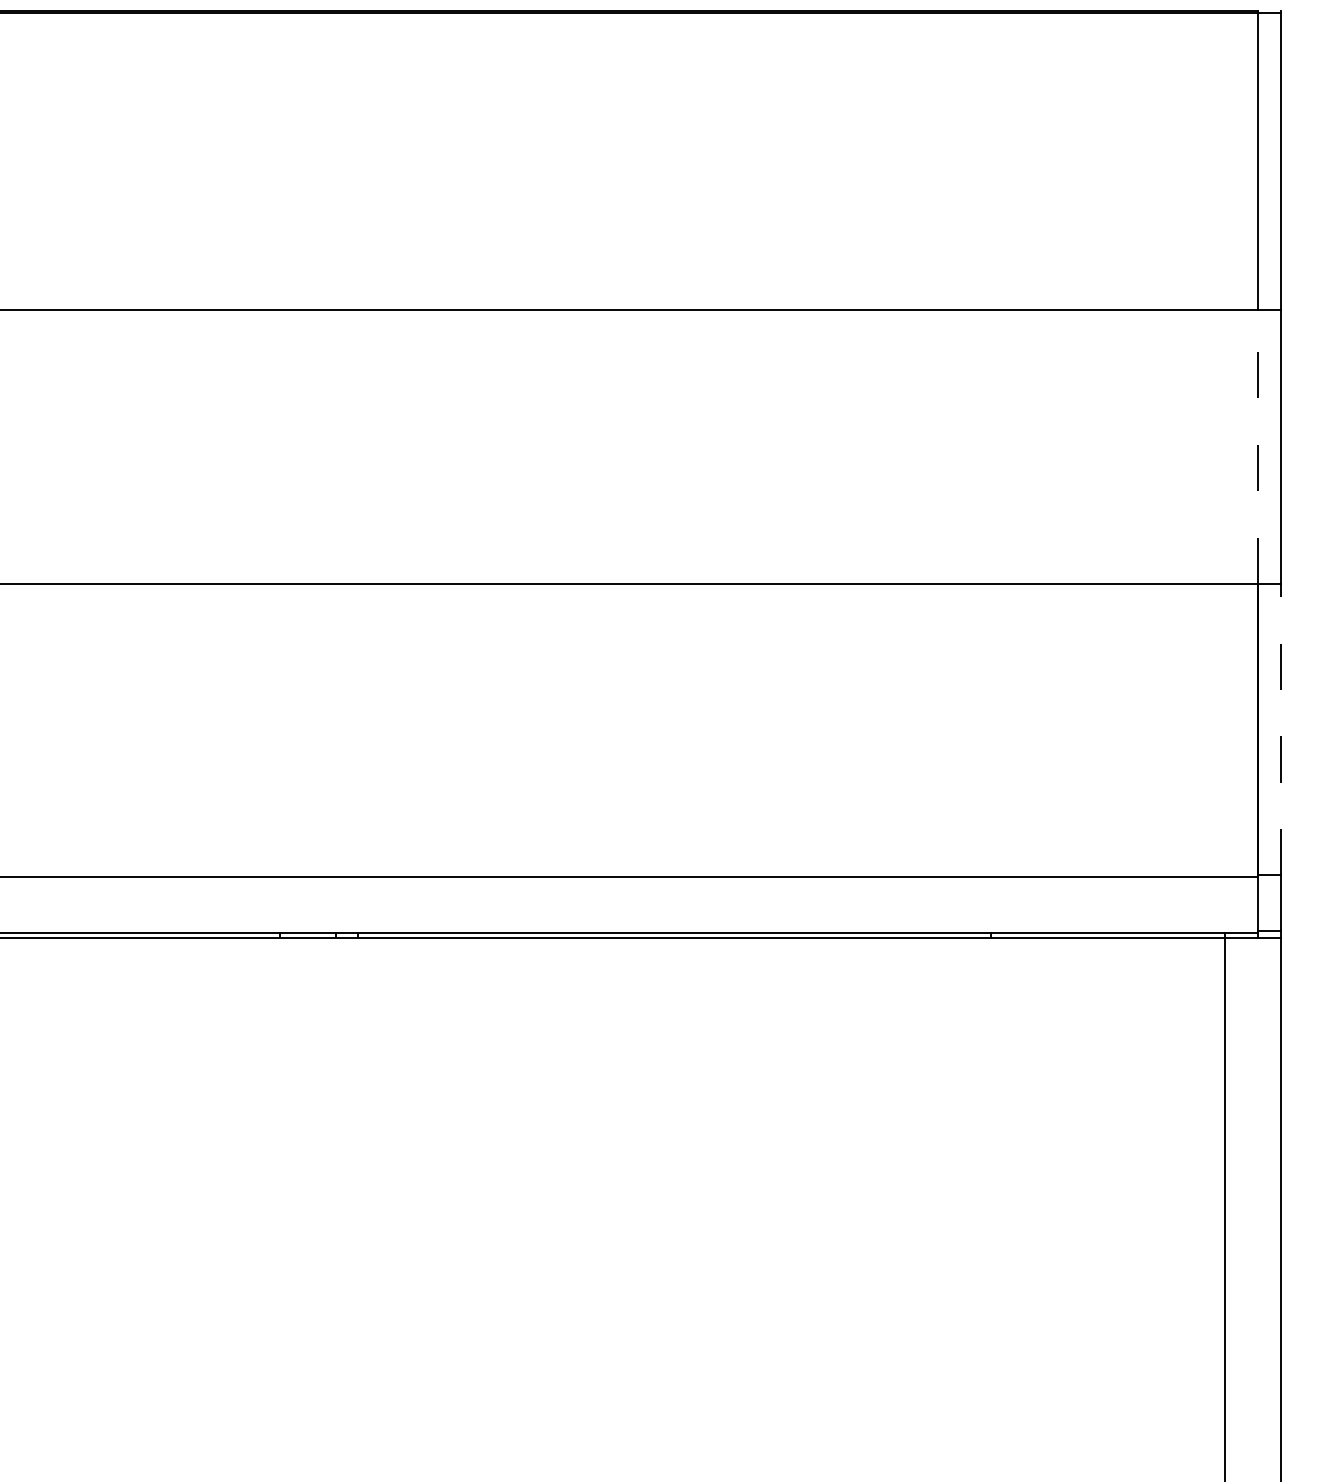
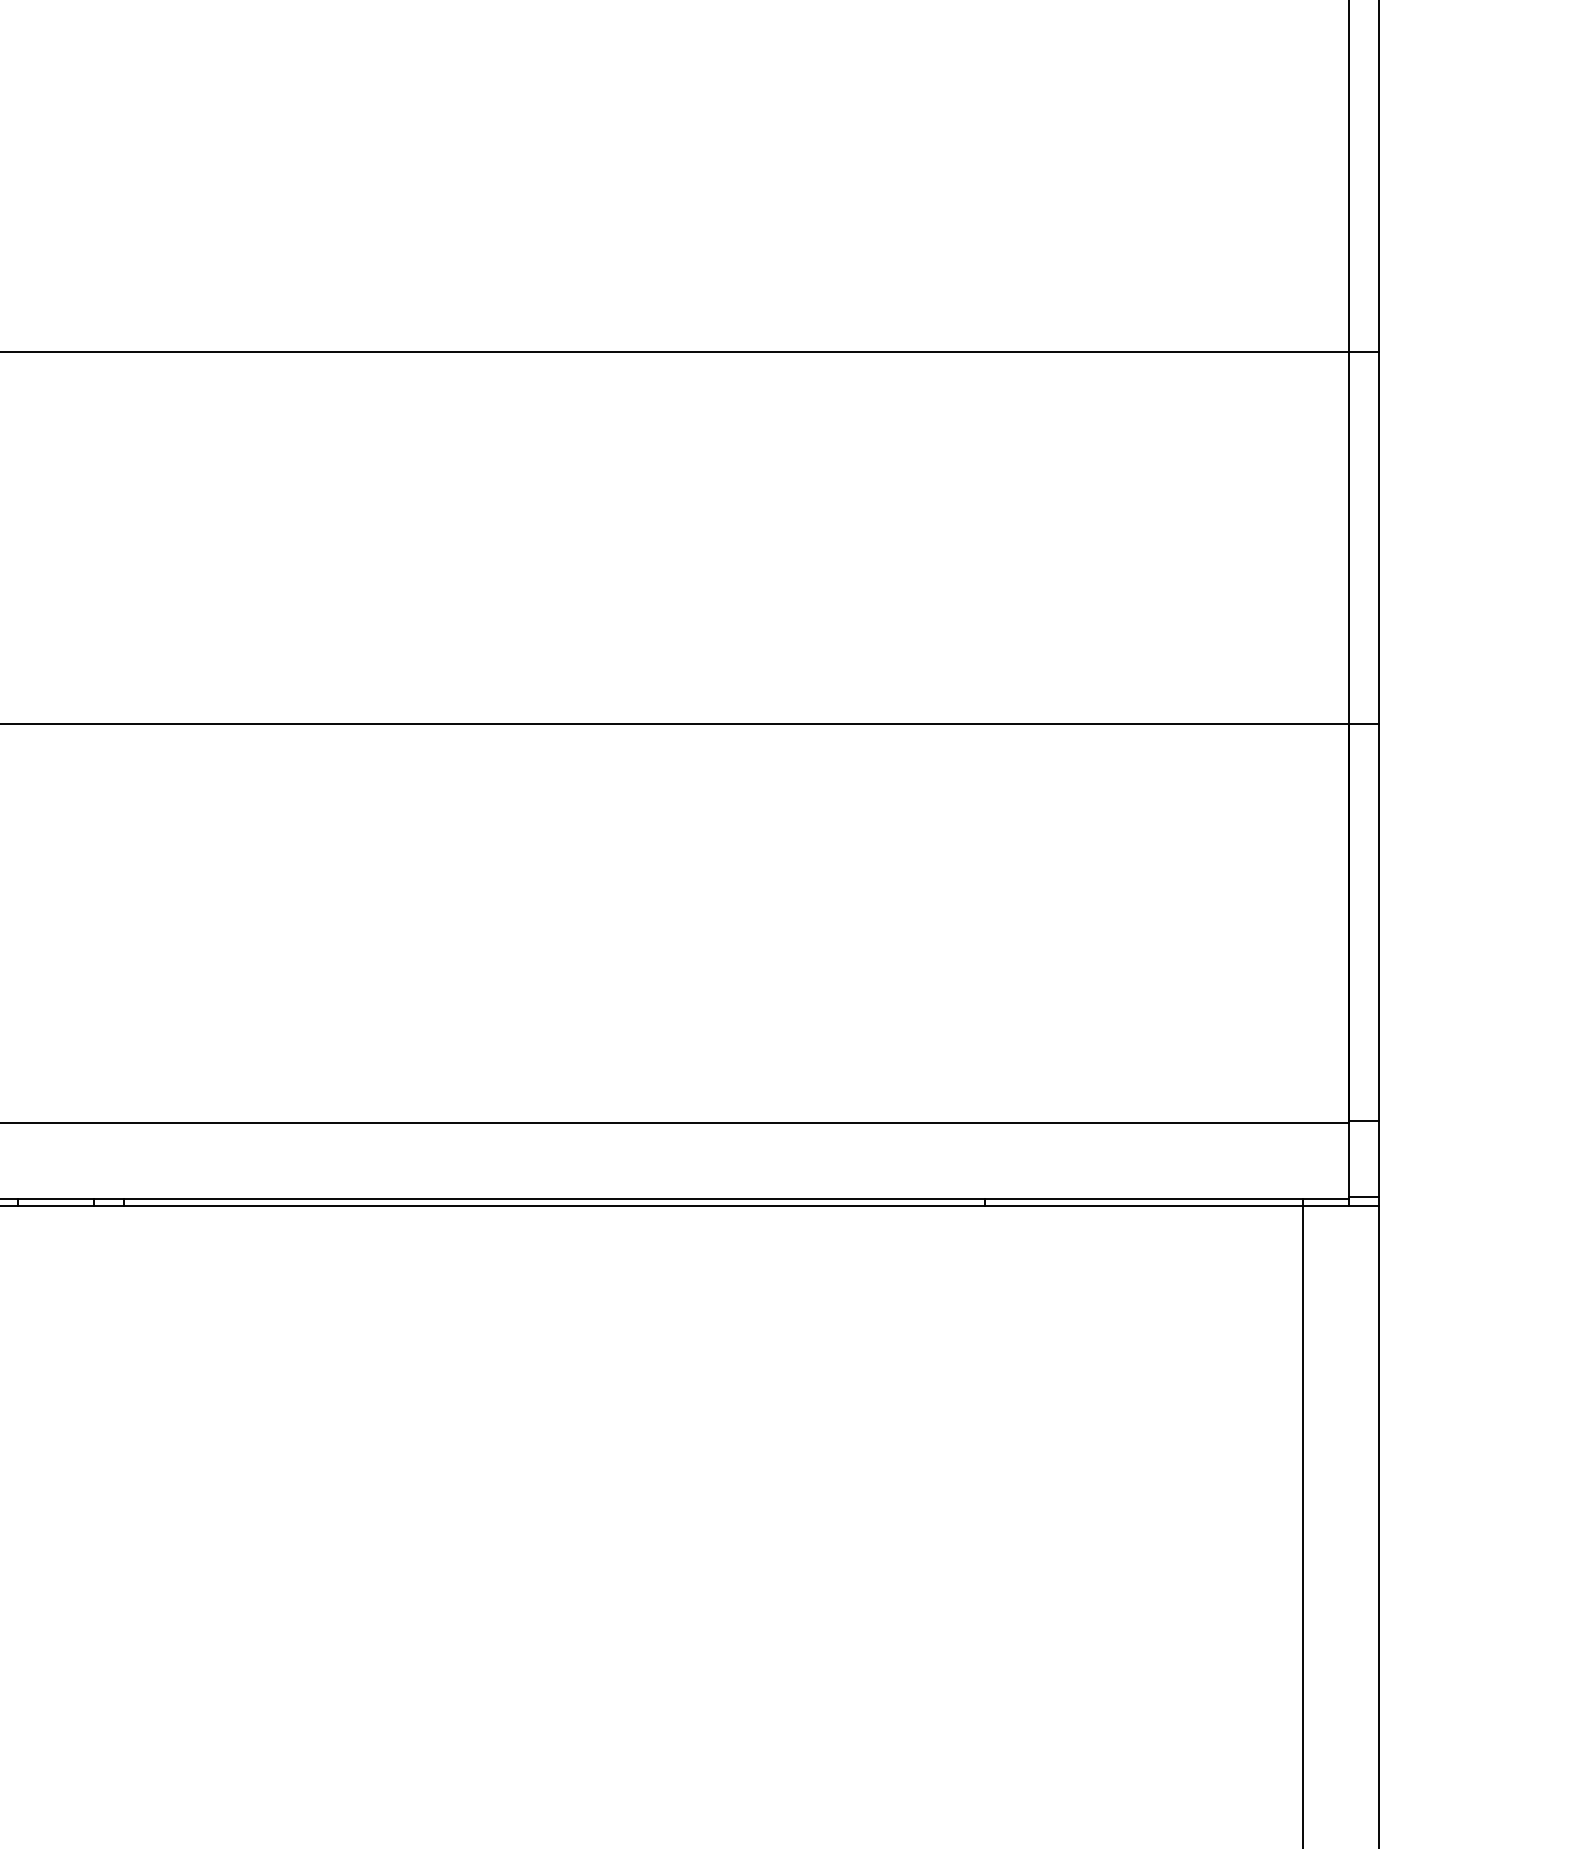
line: (1258, 447) -> (1349, 538), dashed -> solid
line: (1280, 729) -> (1379, 922), dashed -> solid

